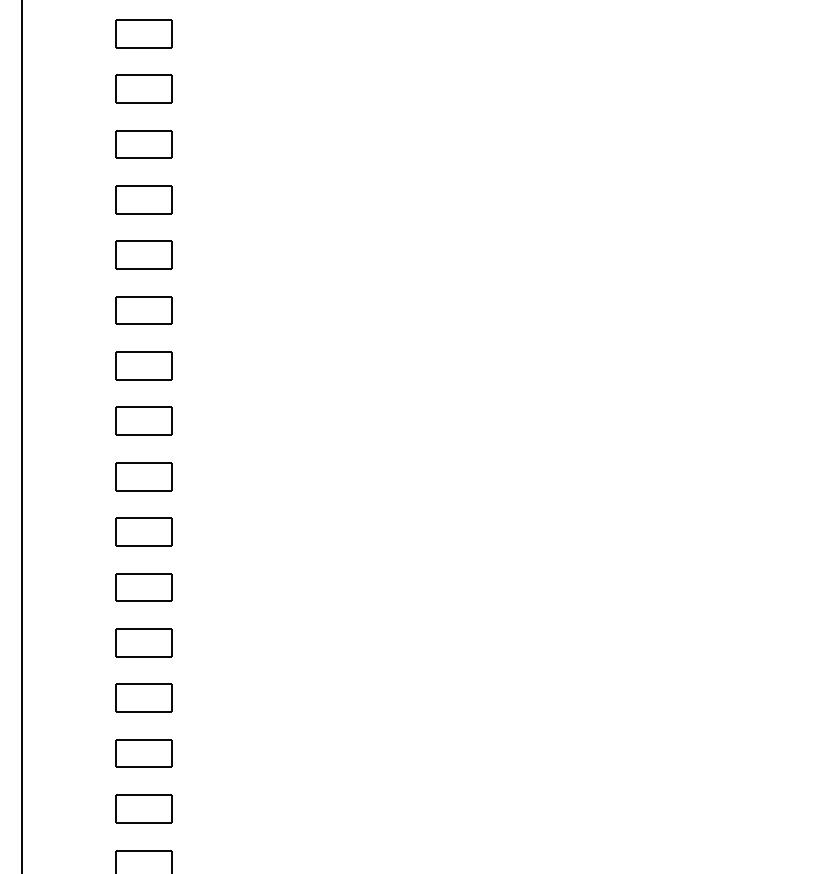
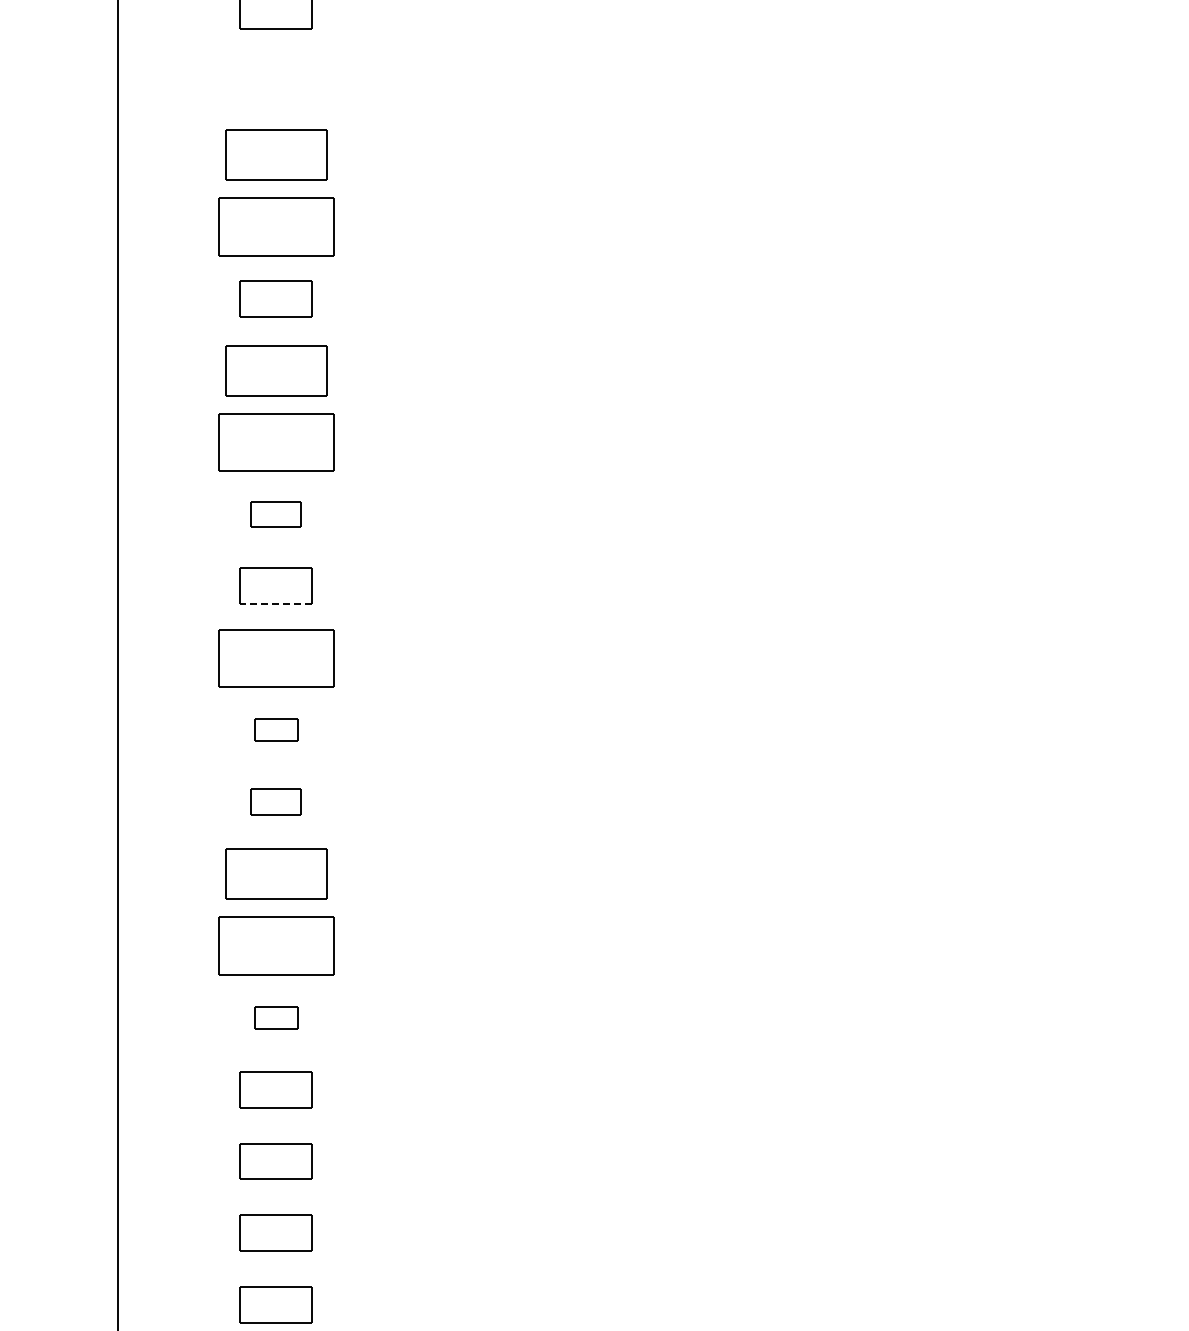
part: (143, 88) -> (275, 82), removed
part: (143, 143) -> (275, 154), size x1.4
part: (143, 199) -> (275, 226), size x1.6
part: (143, 310) -> (275, 370), size x1.4
part: (143, 365) -> (275, 442), size x1.6
part: (143, 421) -> (275, 514), size x0.7
line: (144, 490) -> (276, 604), solid -> dashed
part: (143, 531) -> (275, 657), size x1.6
part: (143, 586) -> (275, 729), size x0.6
part: (143, 642) -> (275, 801), size x0.7
part: (143, 697) -> (275, 873), size x1.4
part: (143, 753) -> (275, 945), size x1.6
part: (143, 808) -> (275, 1017), size x0.6

